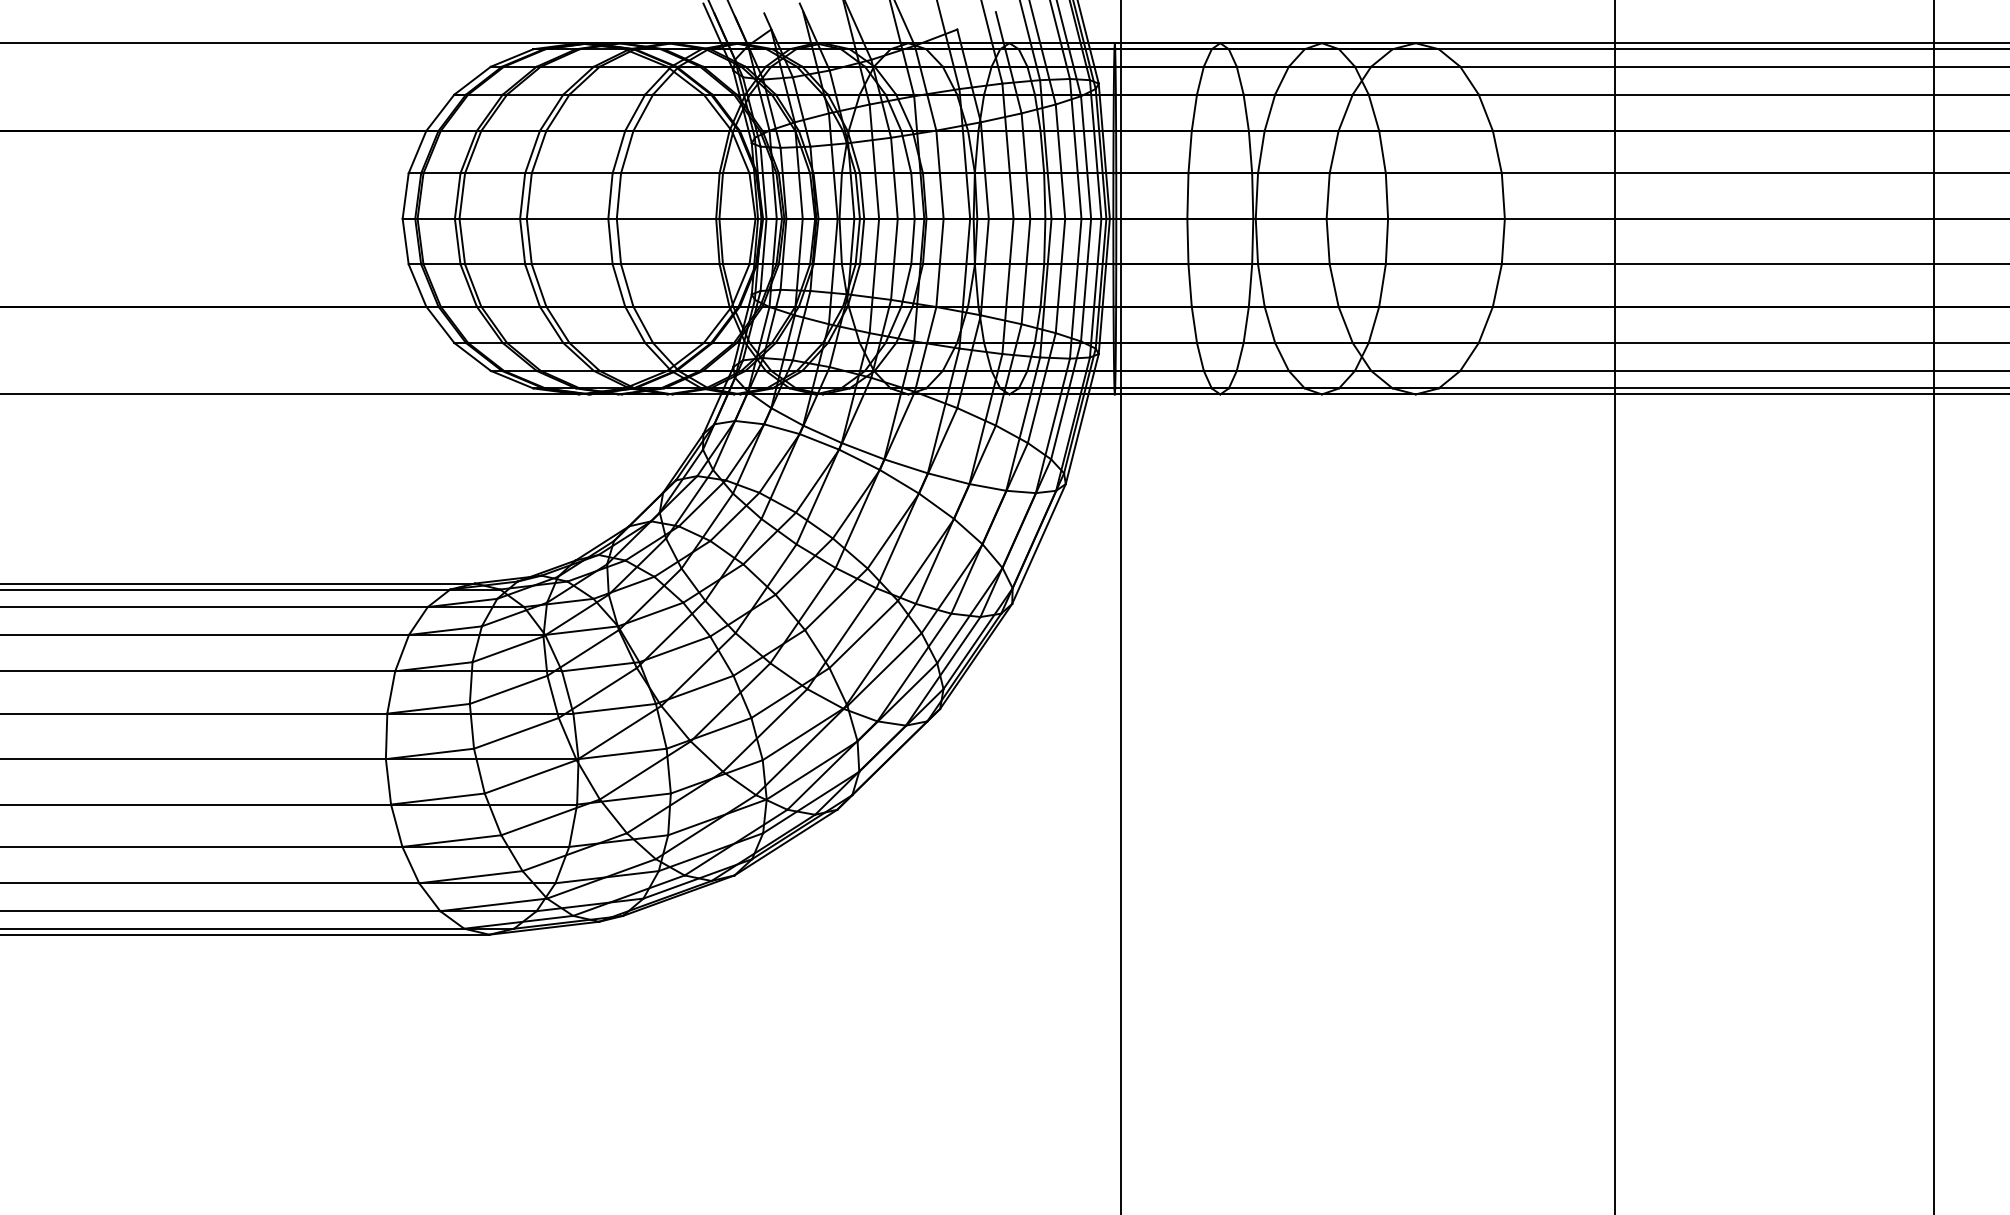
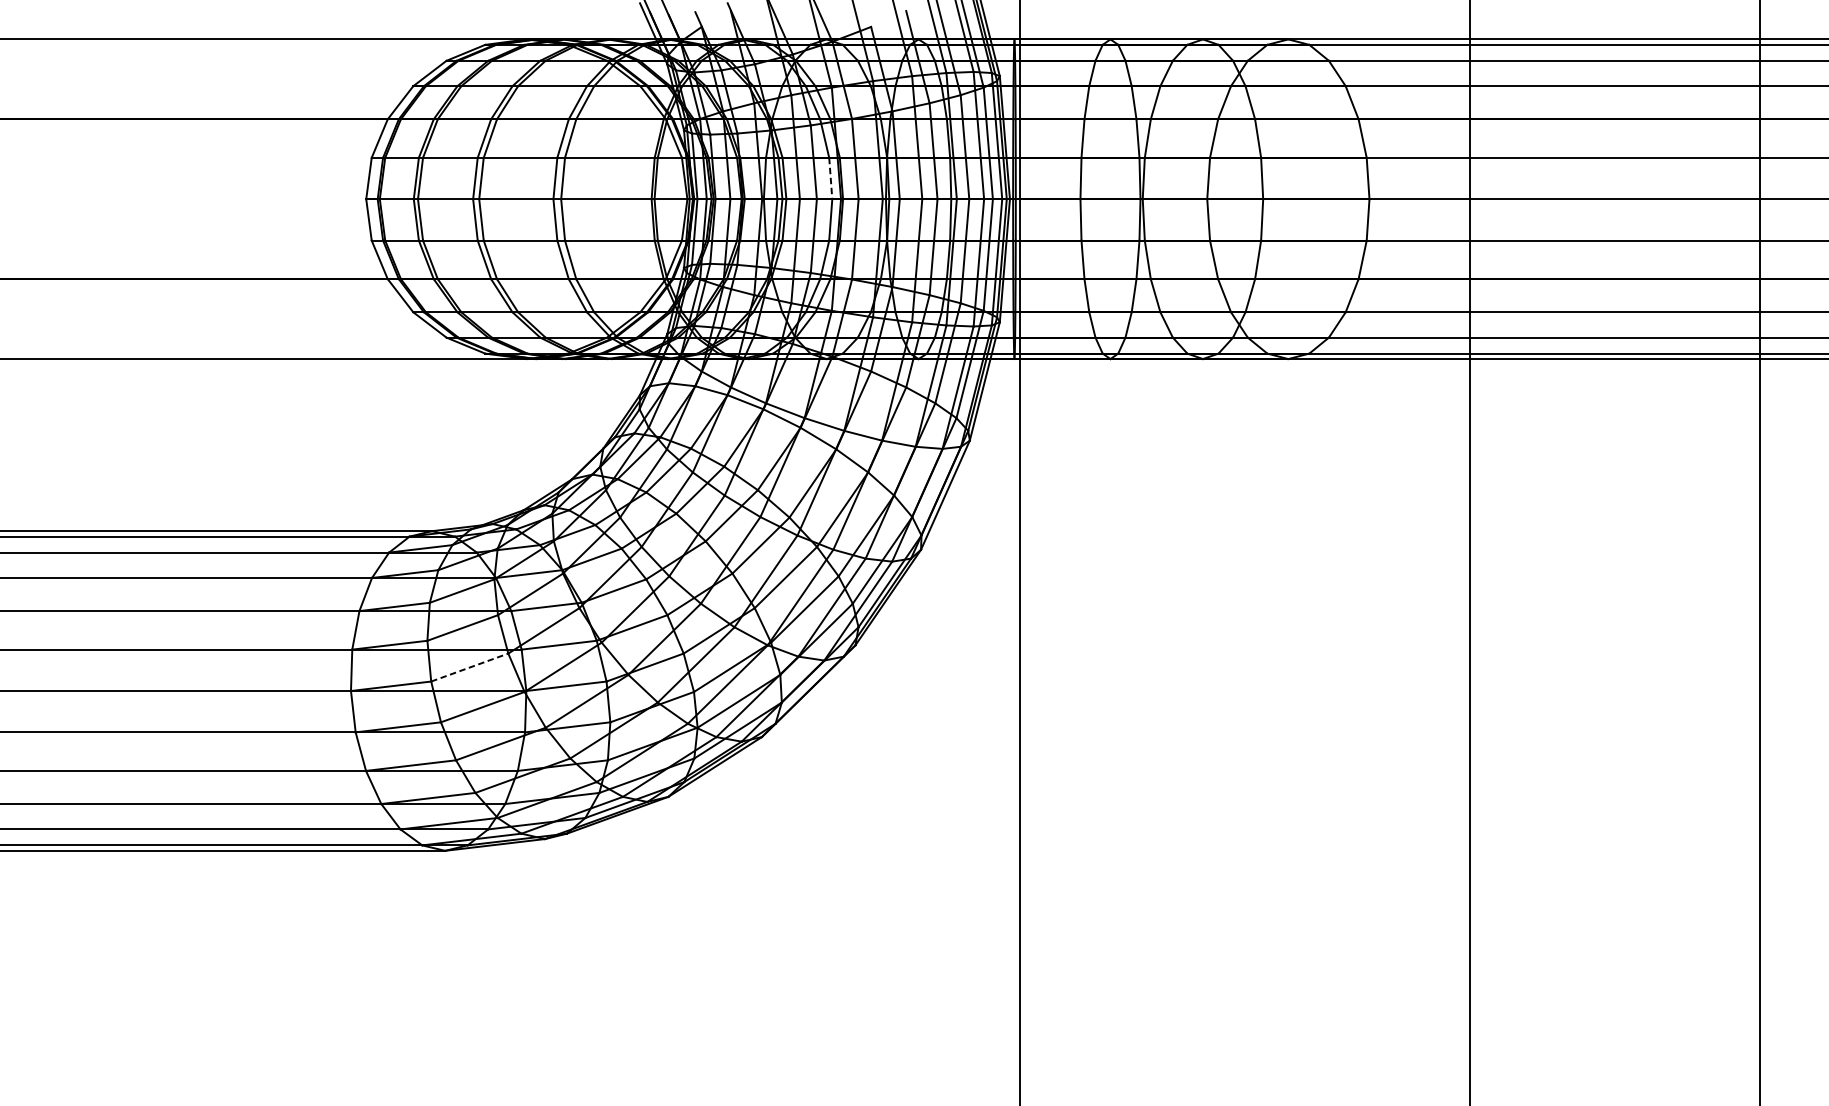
line: (913, 196) -> (831, 178), solid -> dashed
line: (516, 733) -> (469, 667), solid -> dashed

